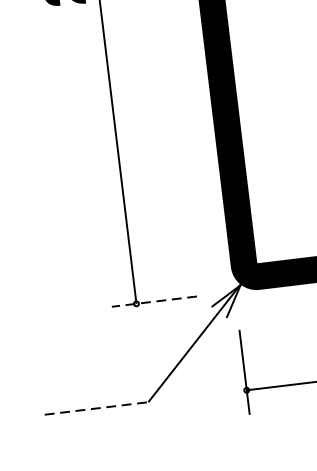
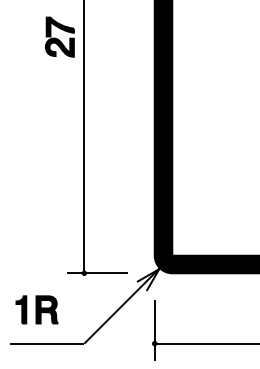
line: (153, 302) -> (96, 273), dashed -> solid
part: (75, 362) -> (36, 309), added
line: (96, 408) -> (47, 343), dashed -> solid

